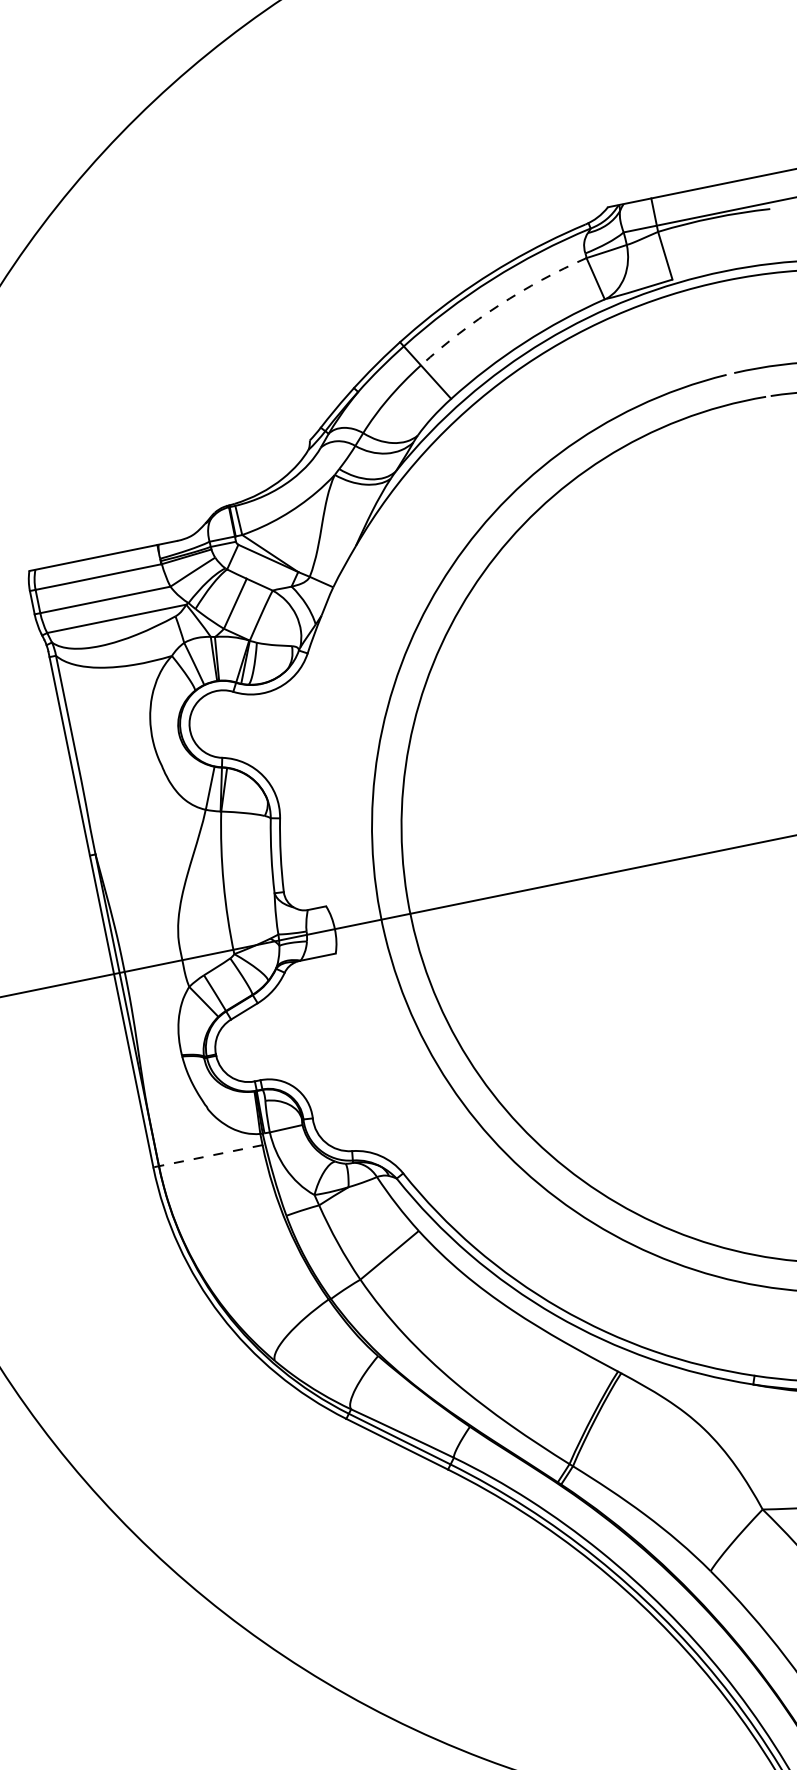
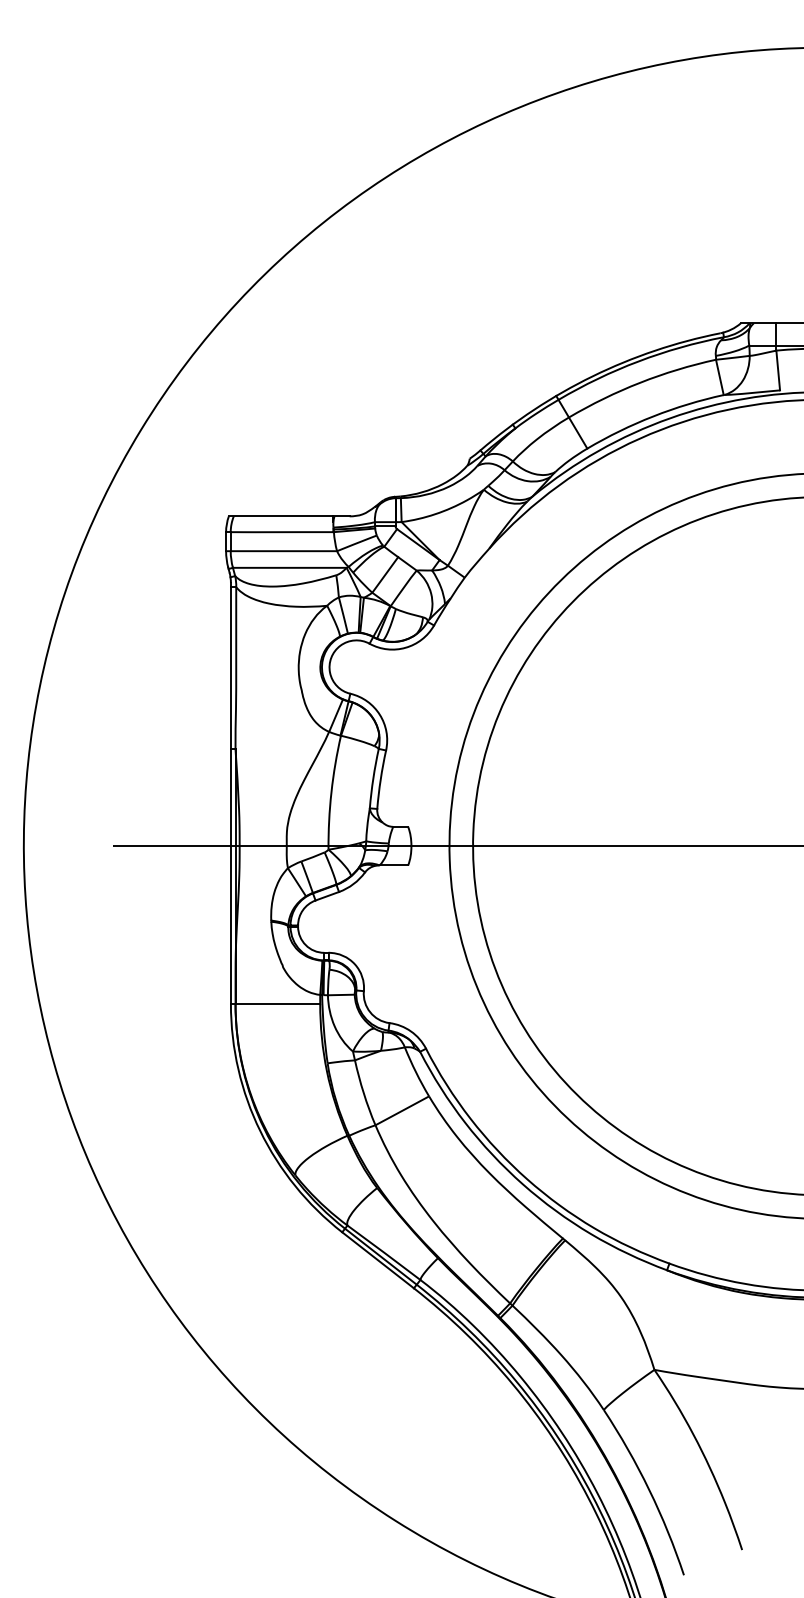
arc: (499, 304) -> (640, 382), dashed -> solid
line: (207, 1156) -> (275, 1004), dashed -> solid

